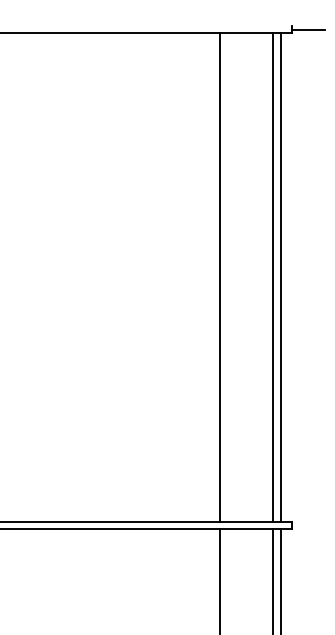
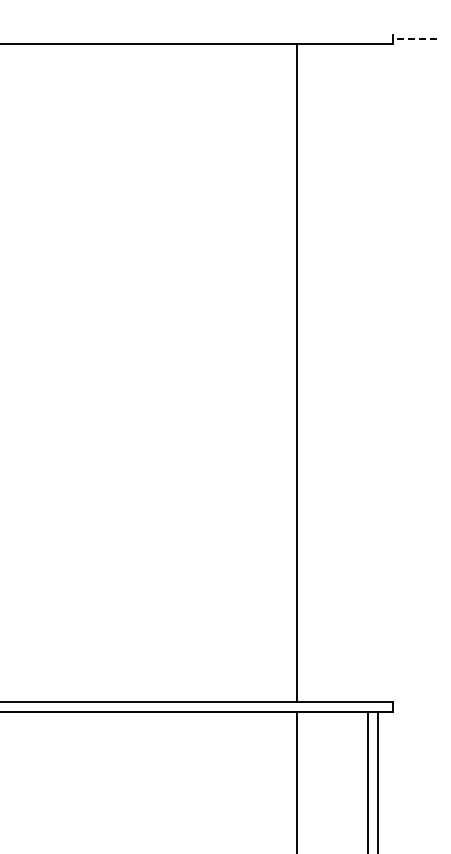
line: (307, 29) -> (414, 39), solid -> dashed
line: (273, 277) -> (368, 373), removed
line: (280, 277) -> (377, 373), removed

